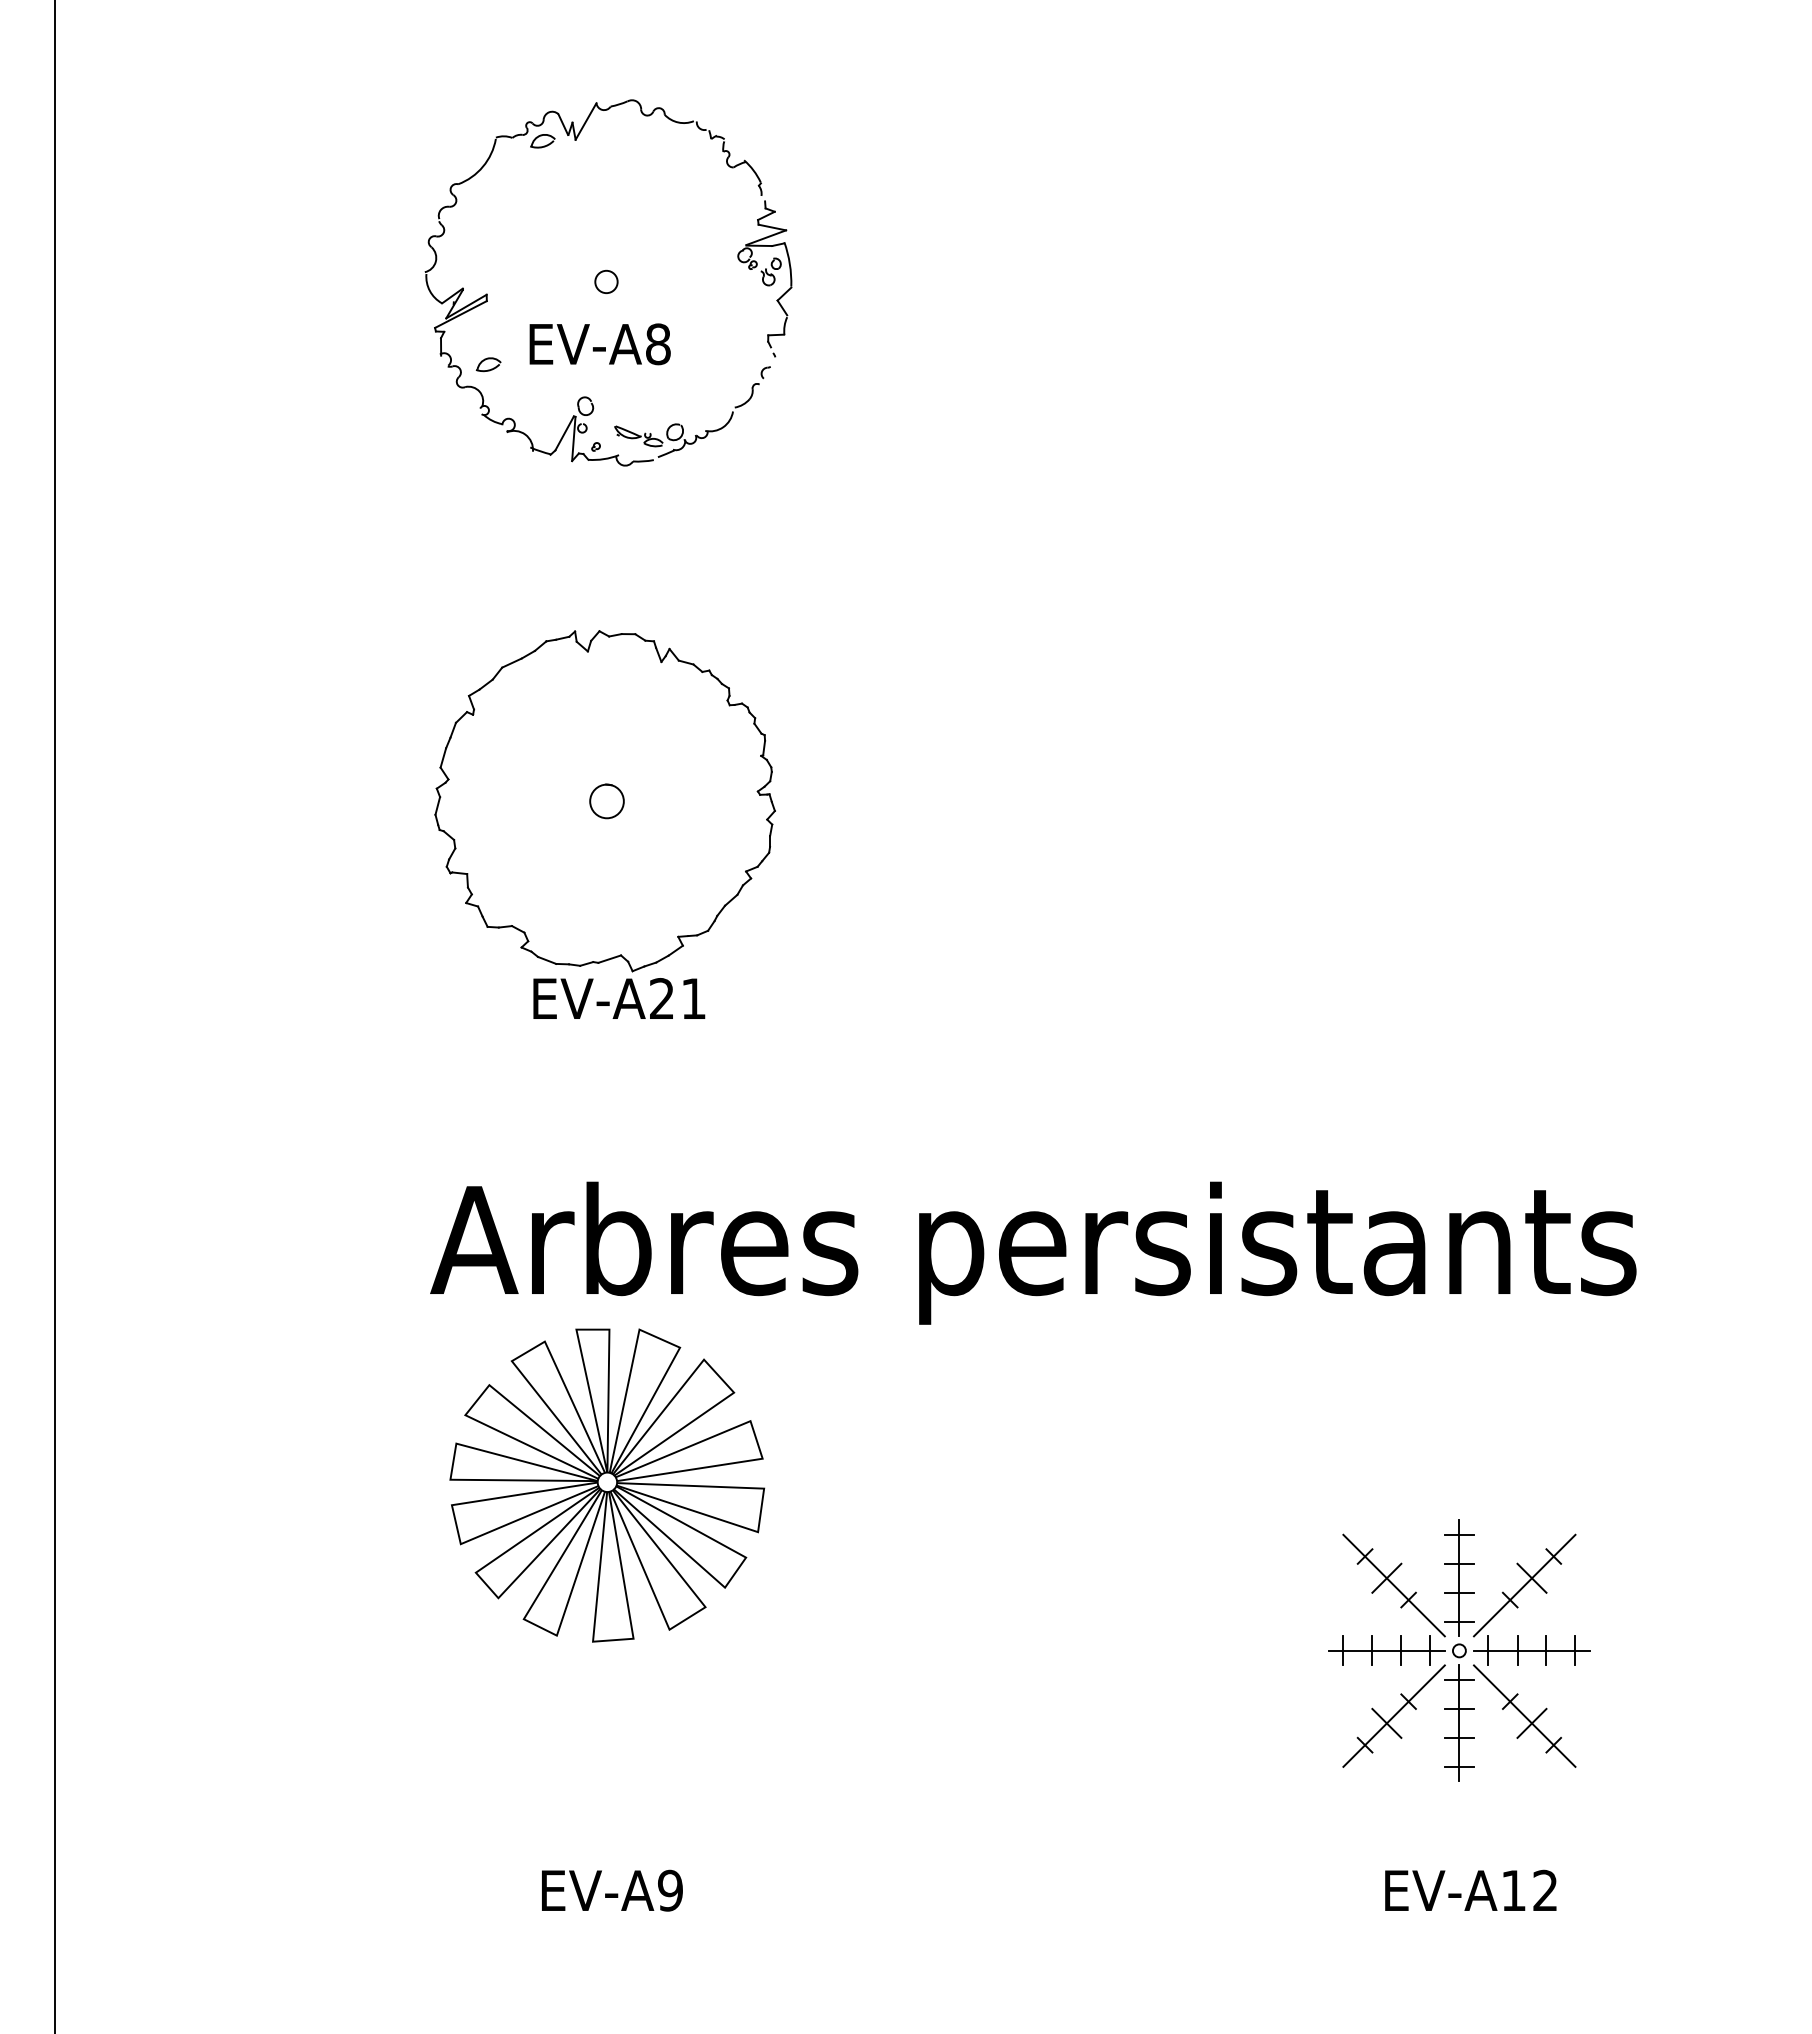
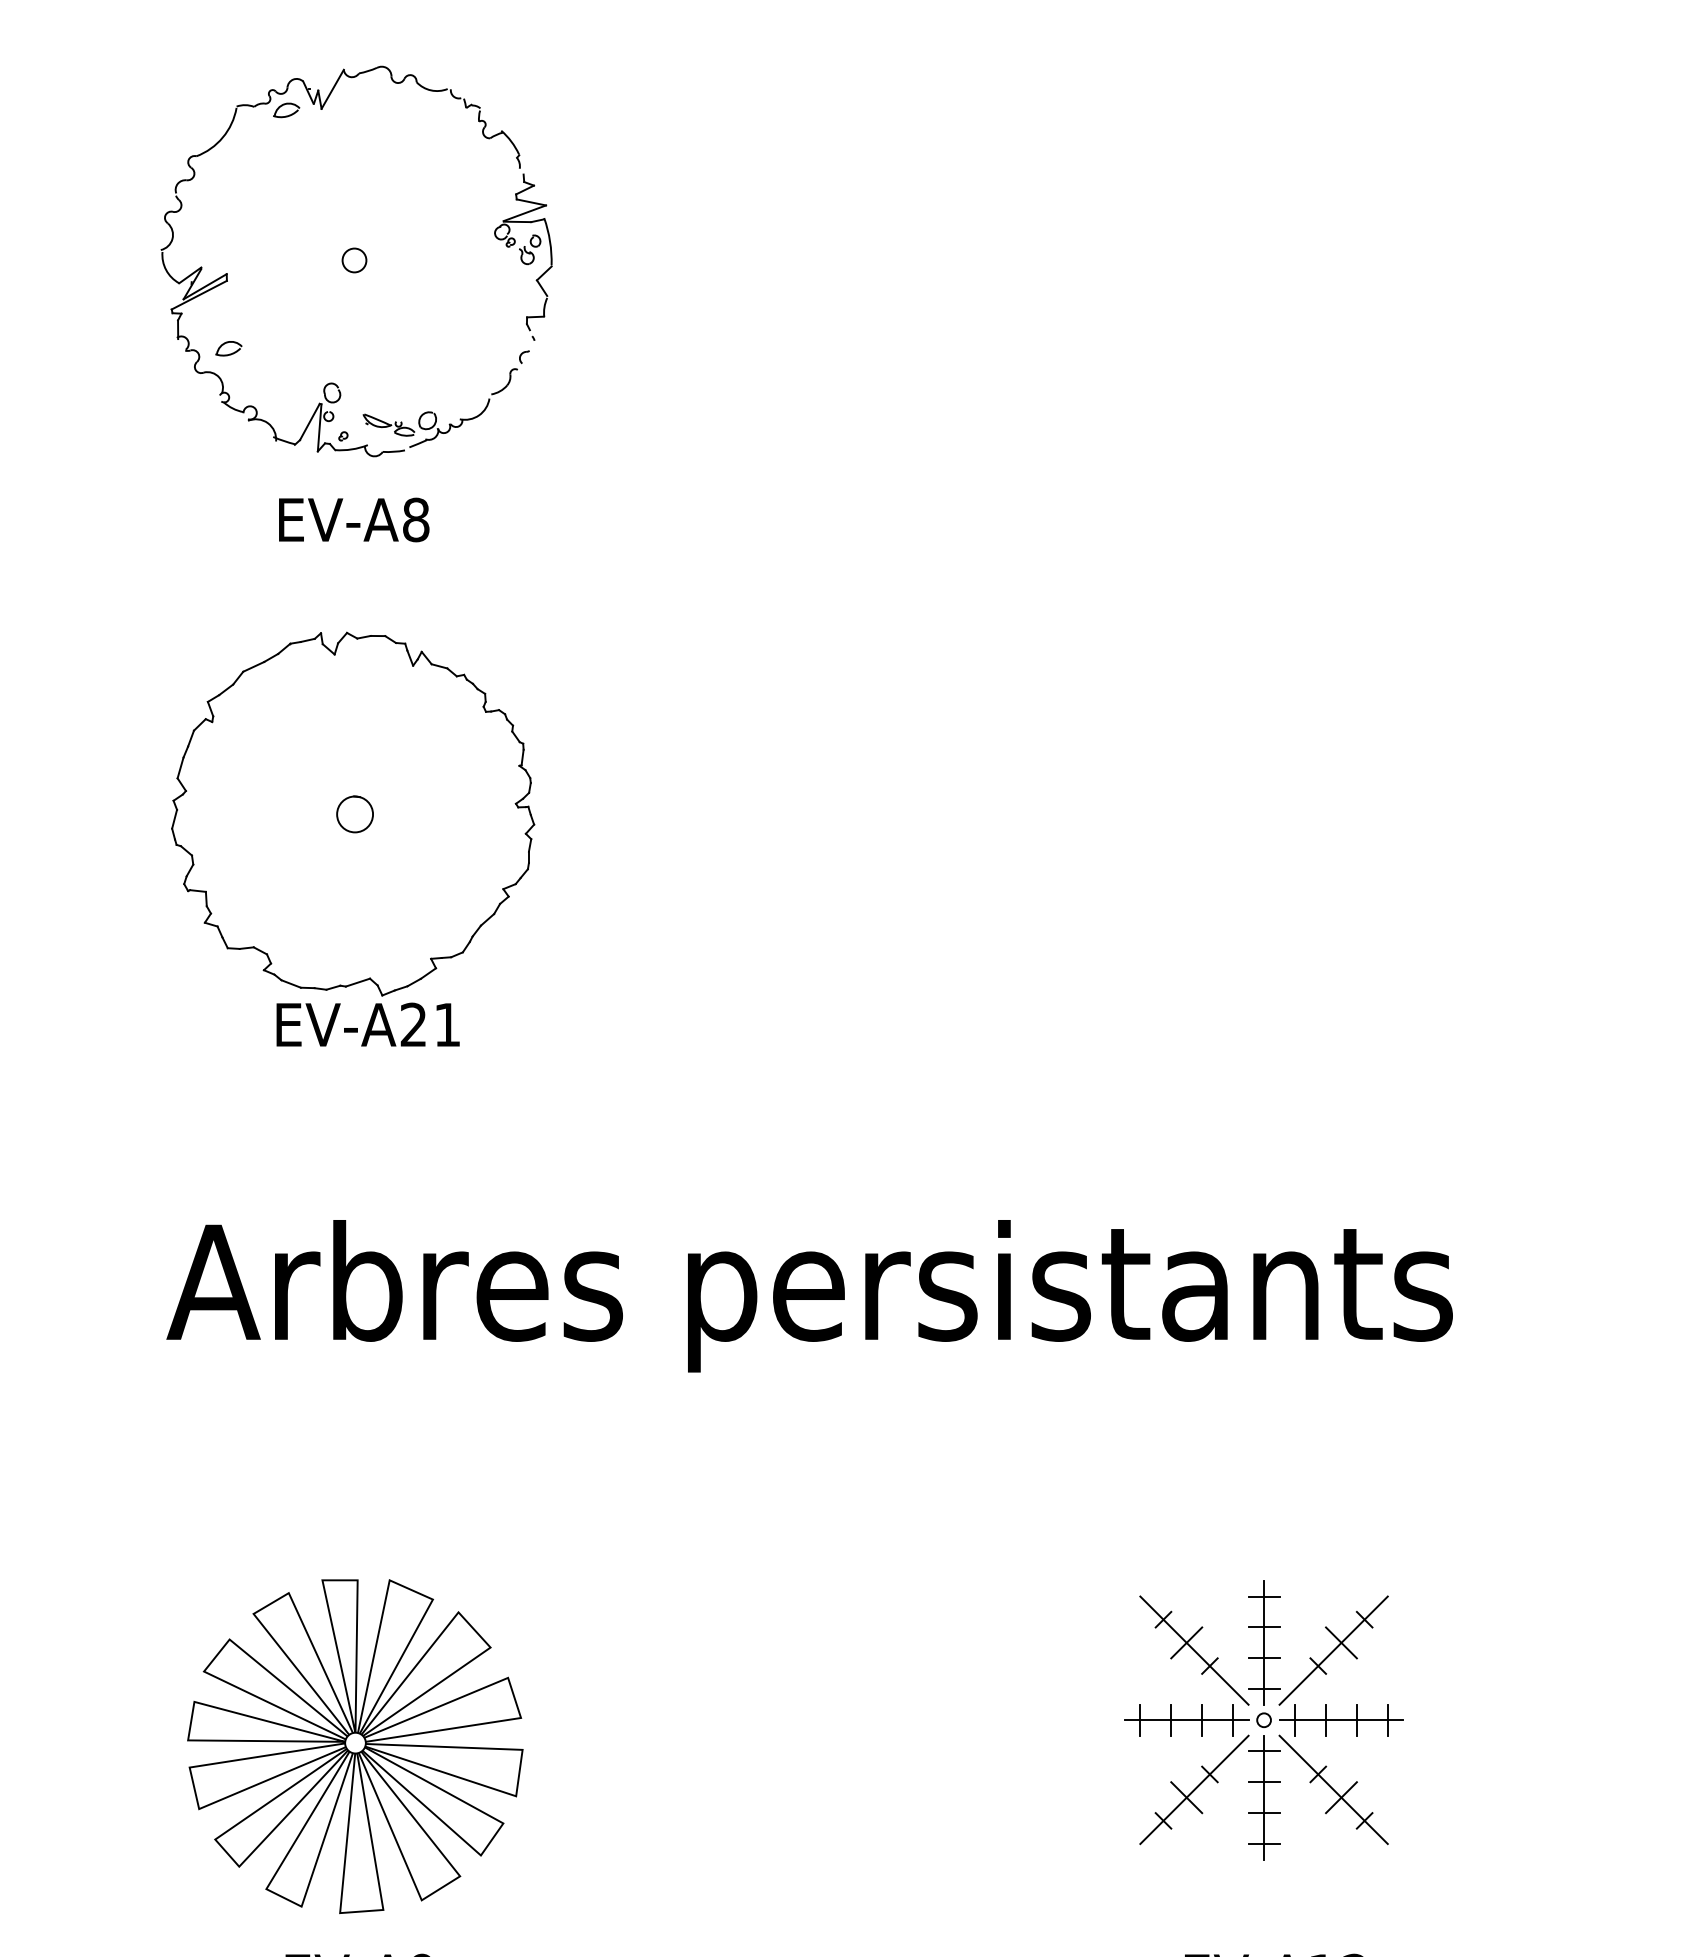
text: (599, 344) -> (353, 520), moved
part: (607, 1485) -> (355, 1746), moved

